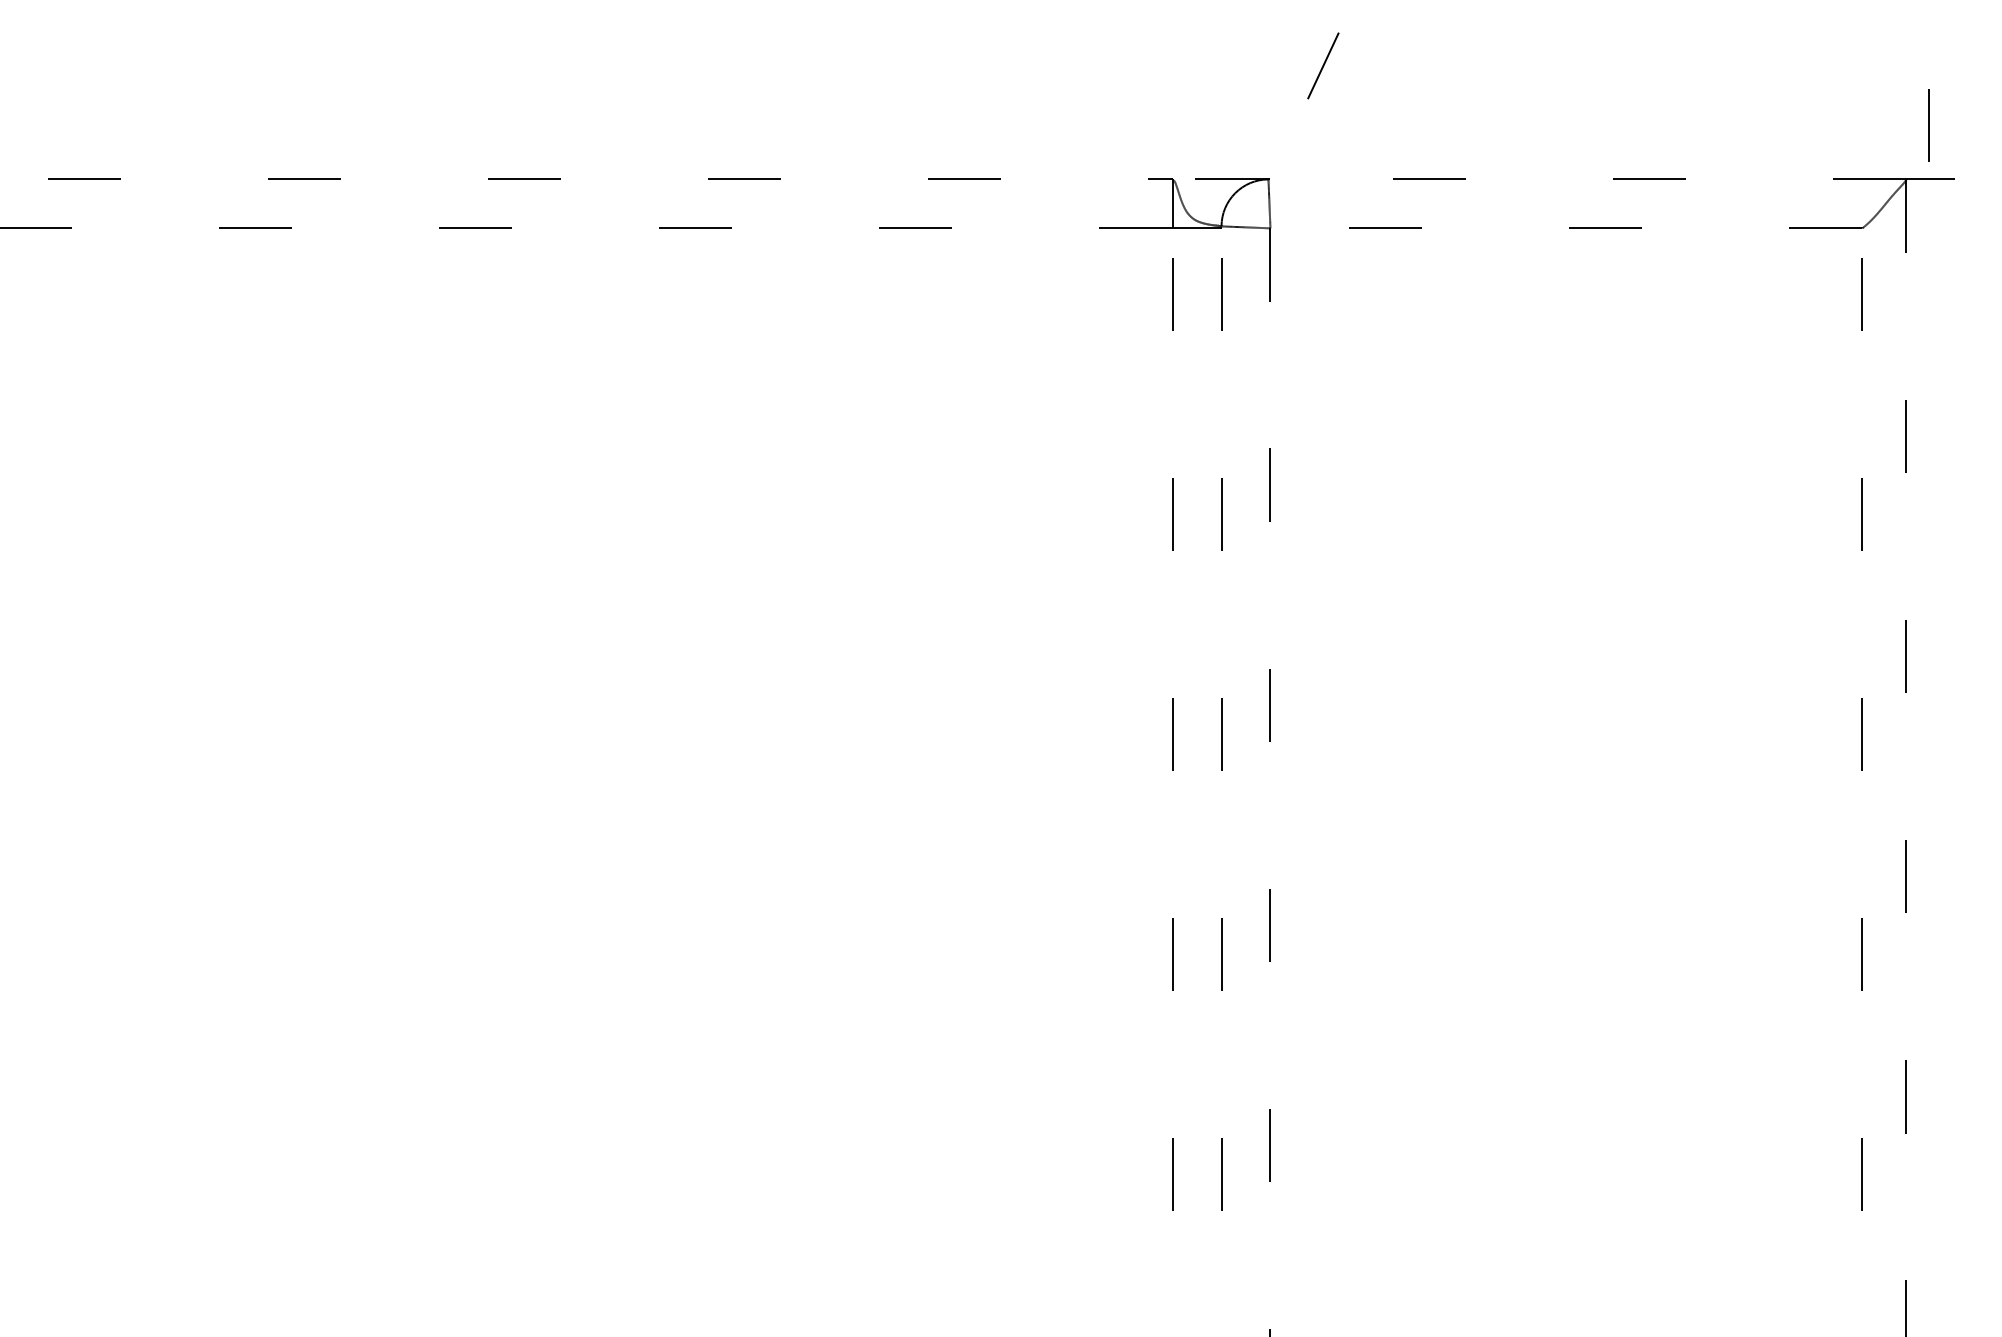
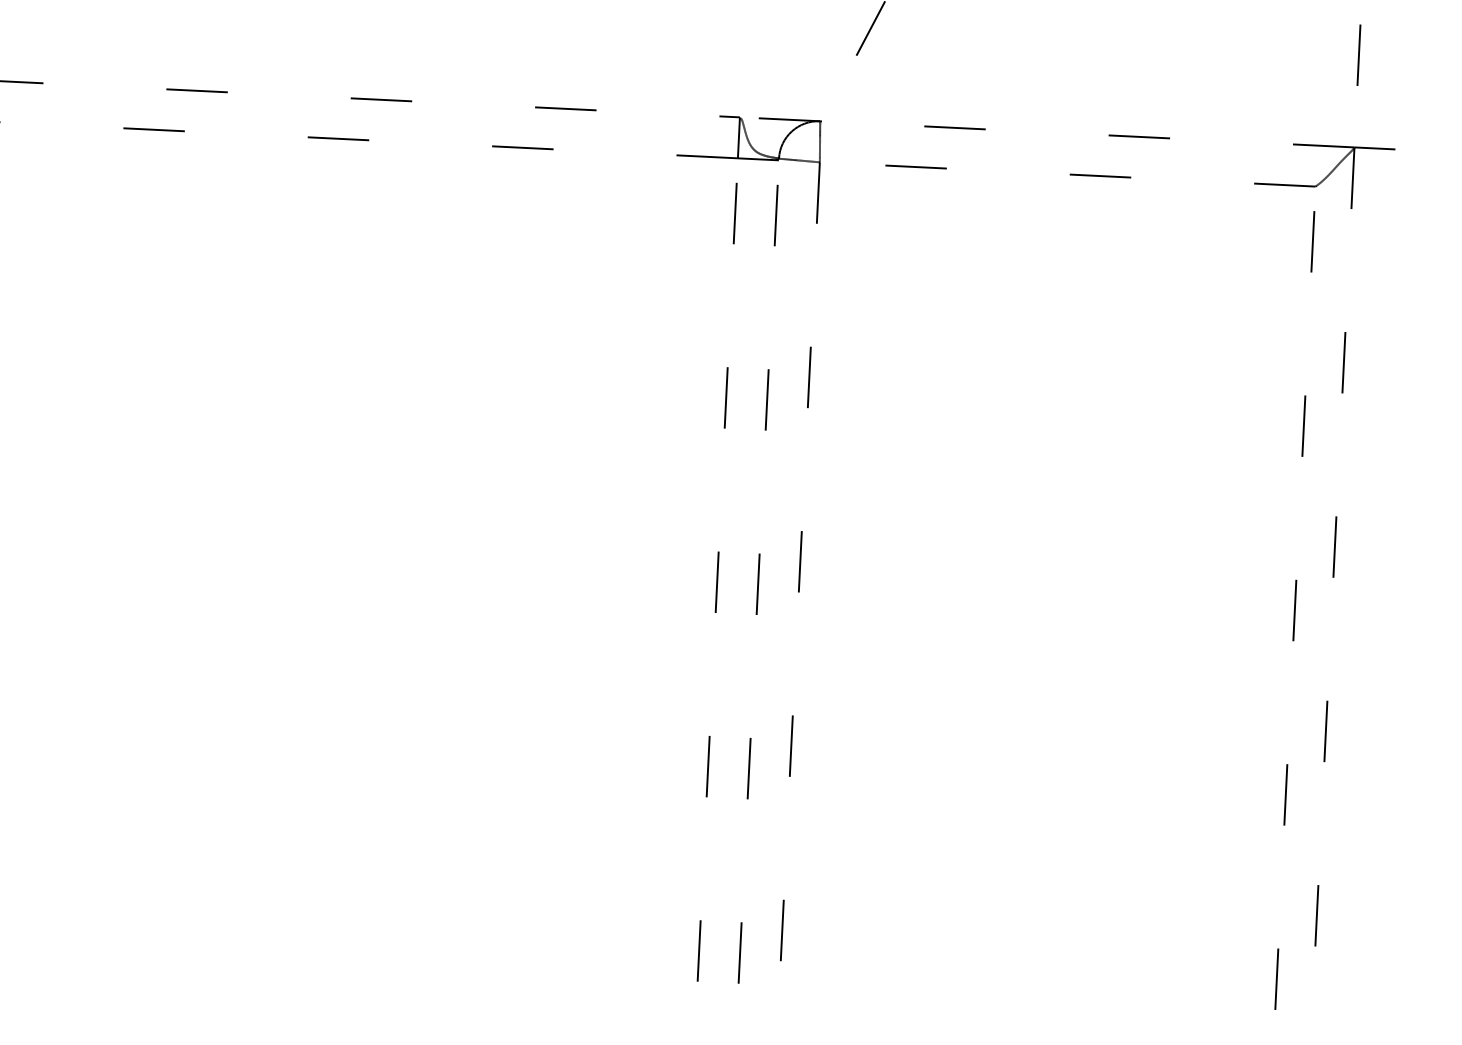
line: (1928, 125) -> (1358, 55), moved

